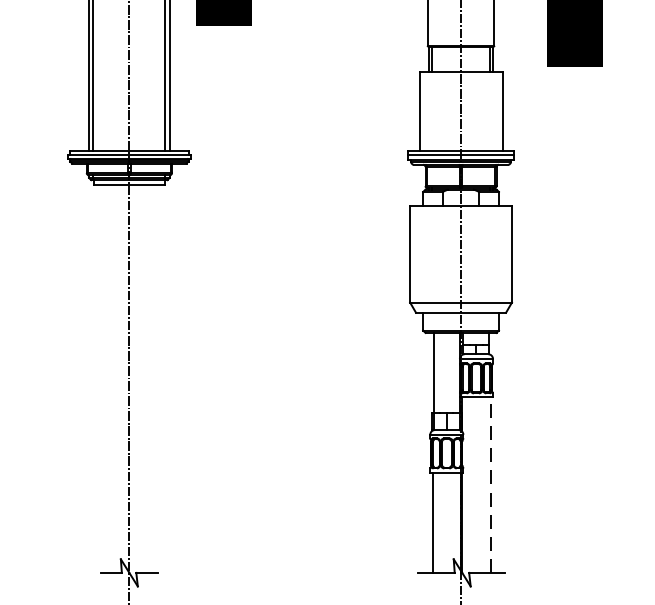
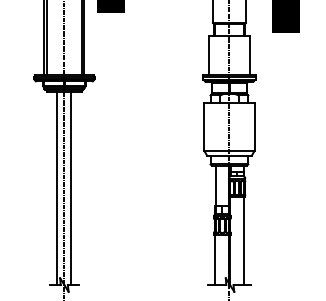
line: (115, 378) -> (57, 188), added
line: (143, 378) -> (71, 188), added
line: (491, 485) -> (244, 241), dashed -> solid

